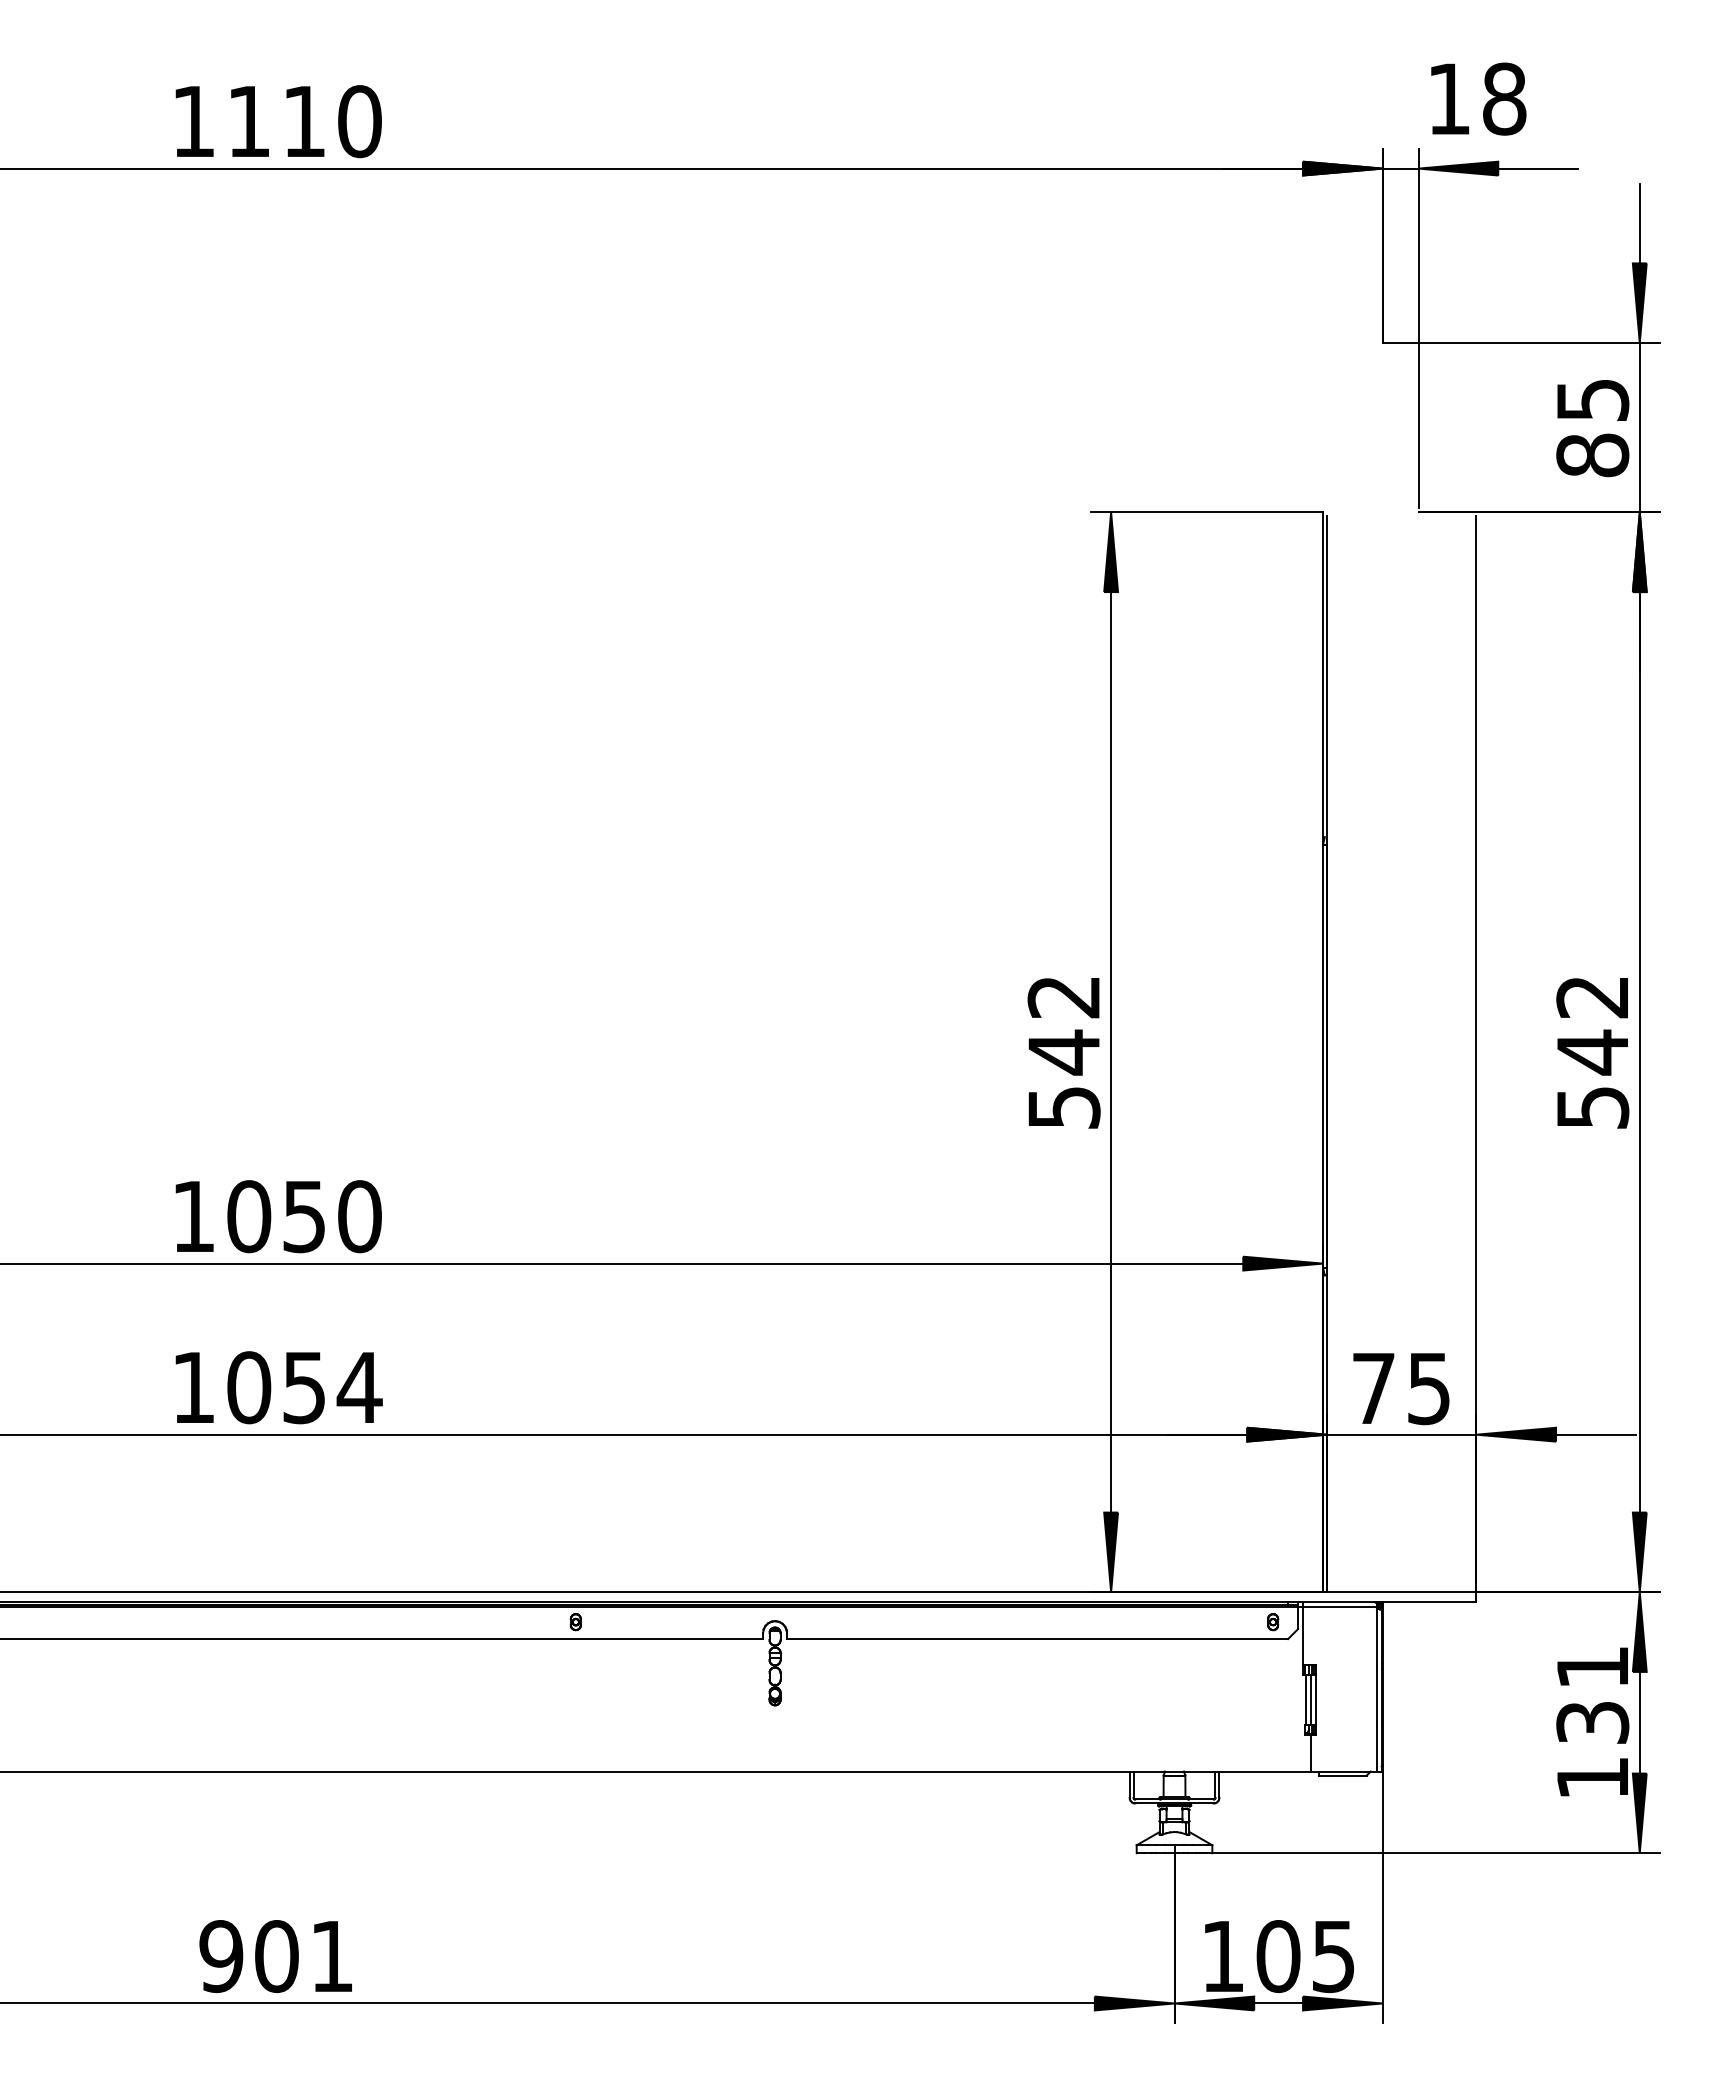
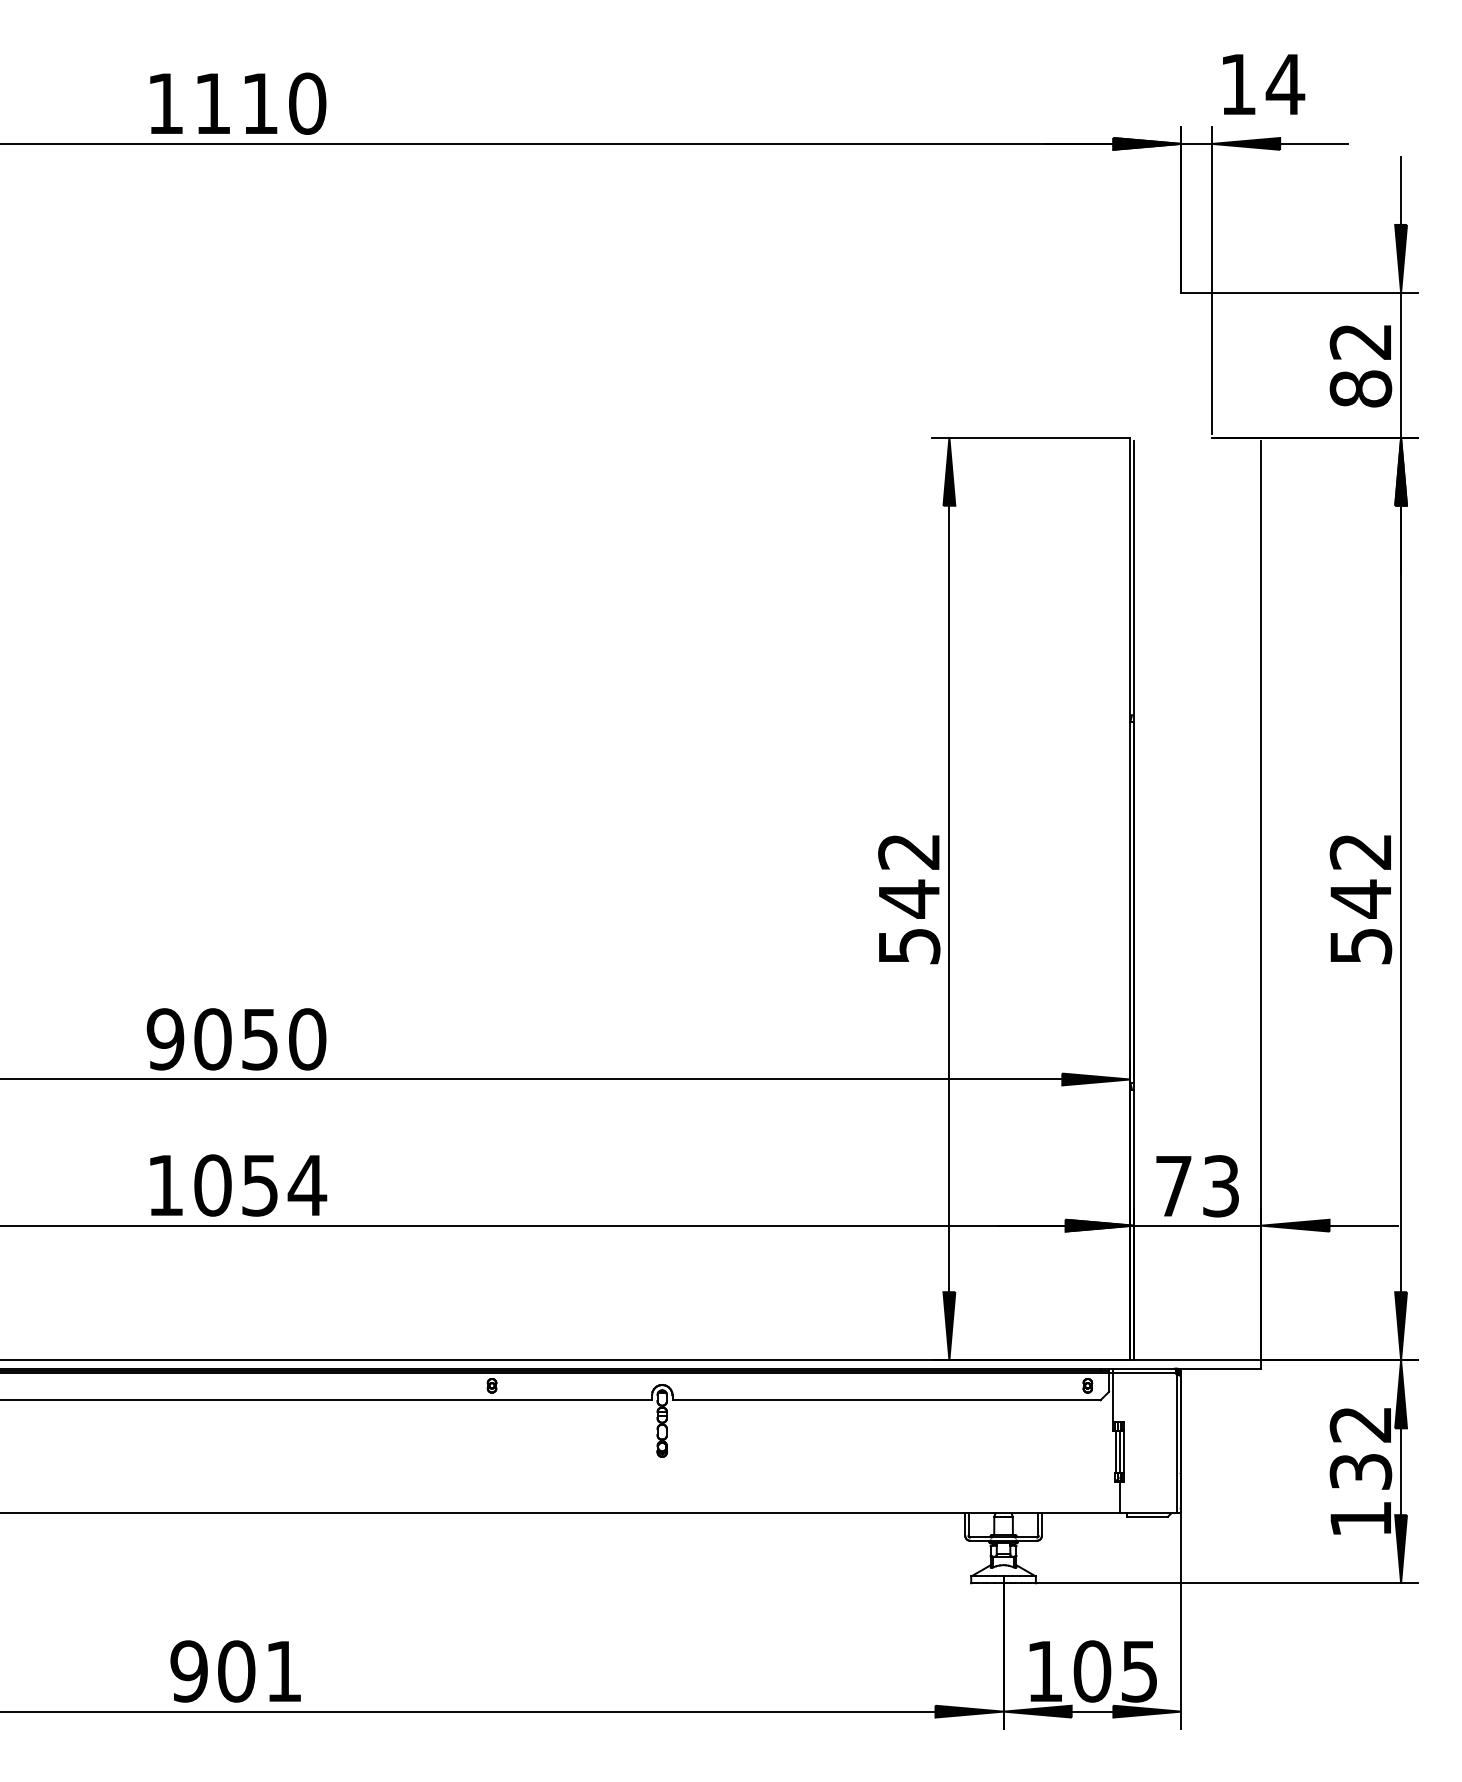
text: (1504, 98) -> (1285, 84), 18 -> 14
text: (1592, 400) -> (1360, 342), 85 -> 82
text: (193, 1216) -> (165, 1039), 1050 -> 9050
text: (1428, 1388) -> (1220, 1186), 75 -> 73
text: (1591, 1667) -> (1359, 1424), 131 -> 132

